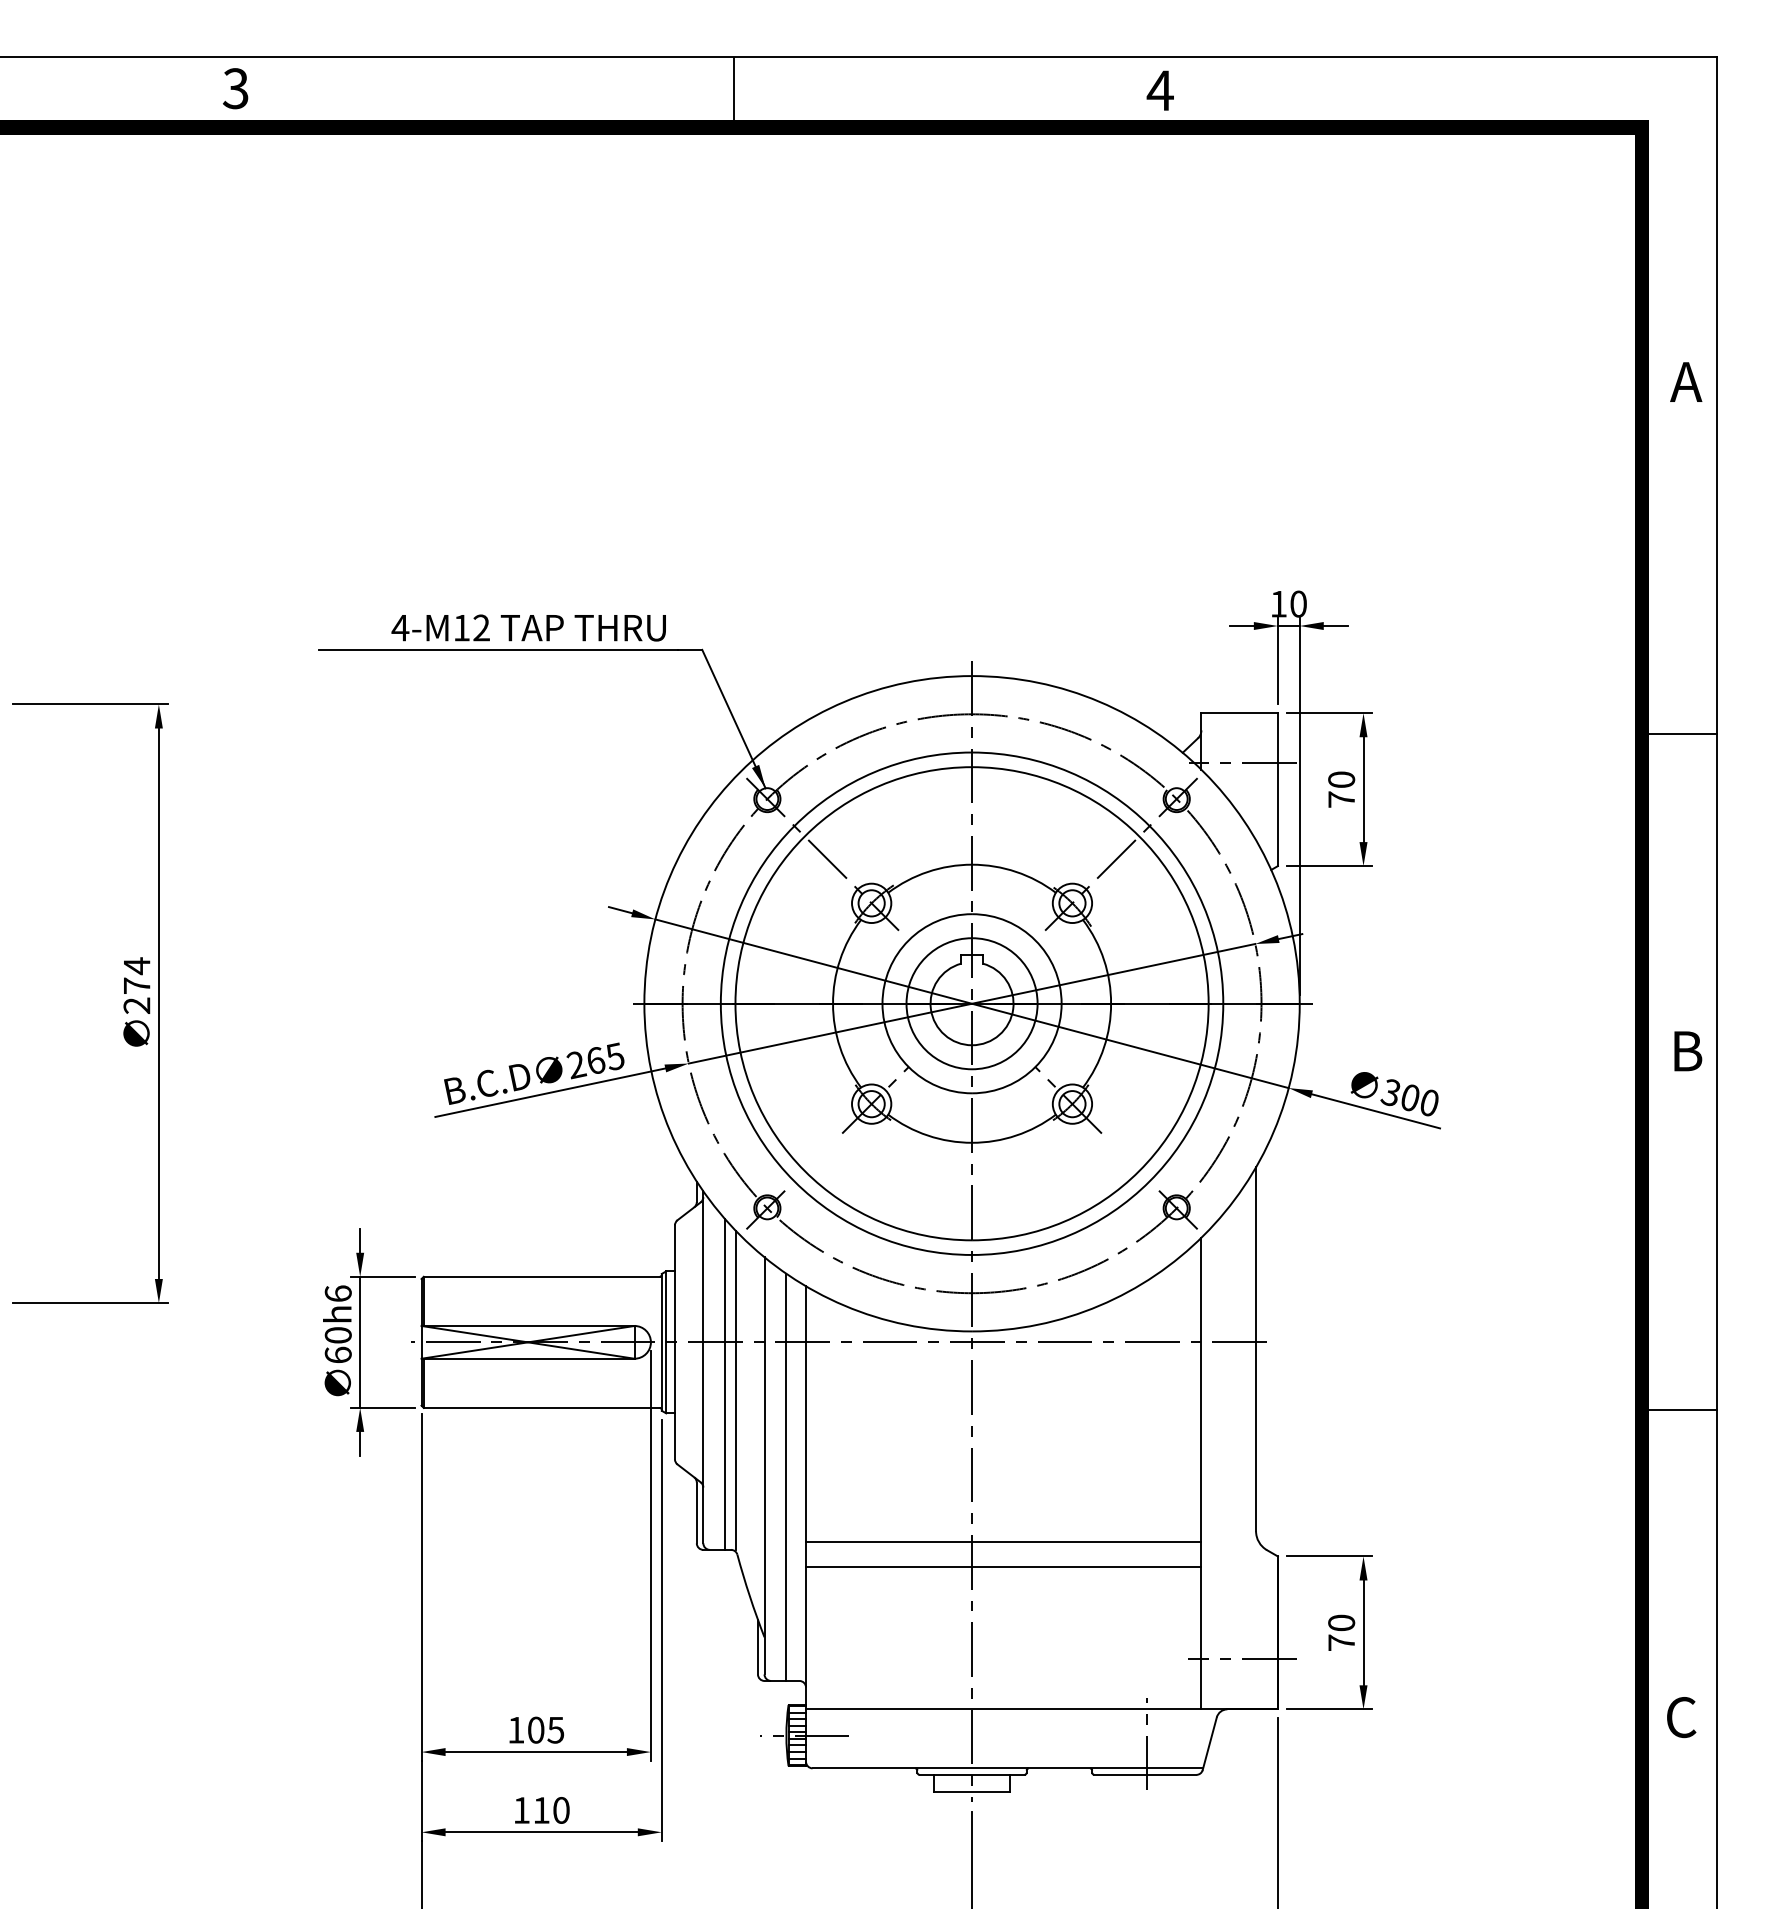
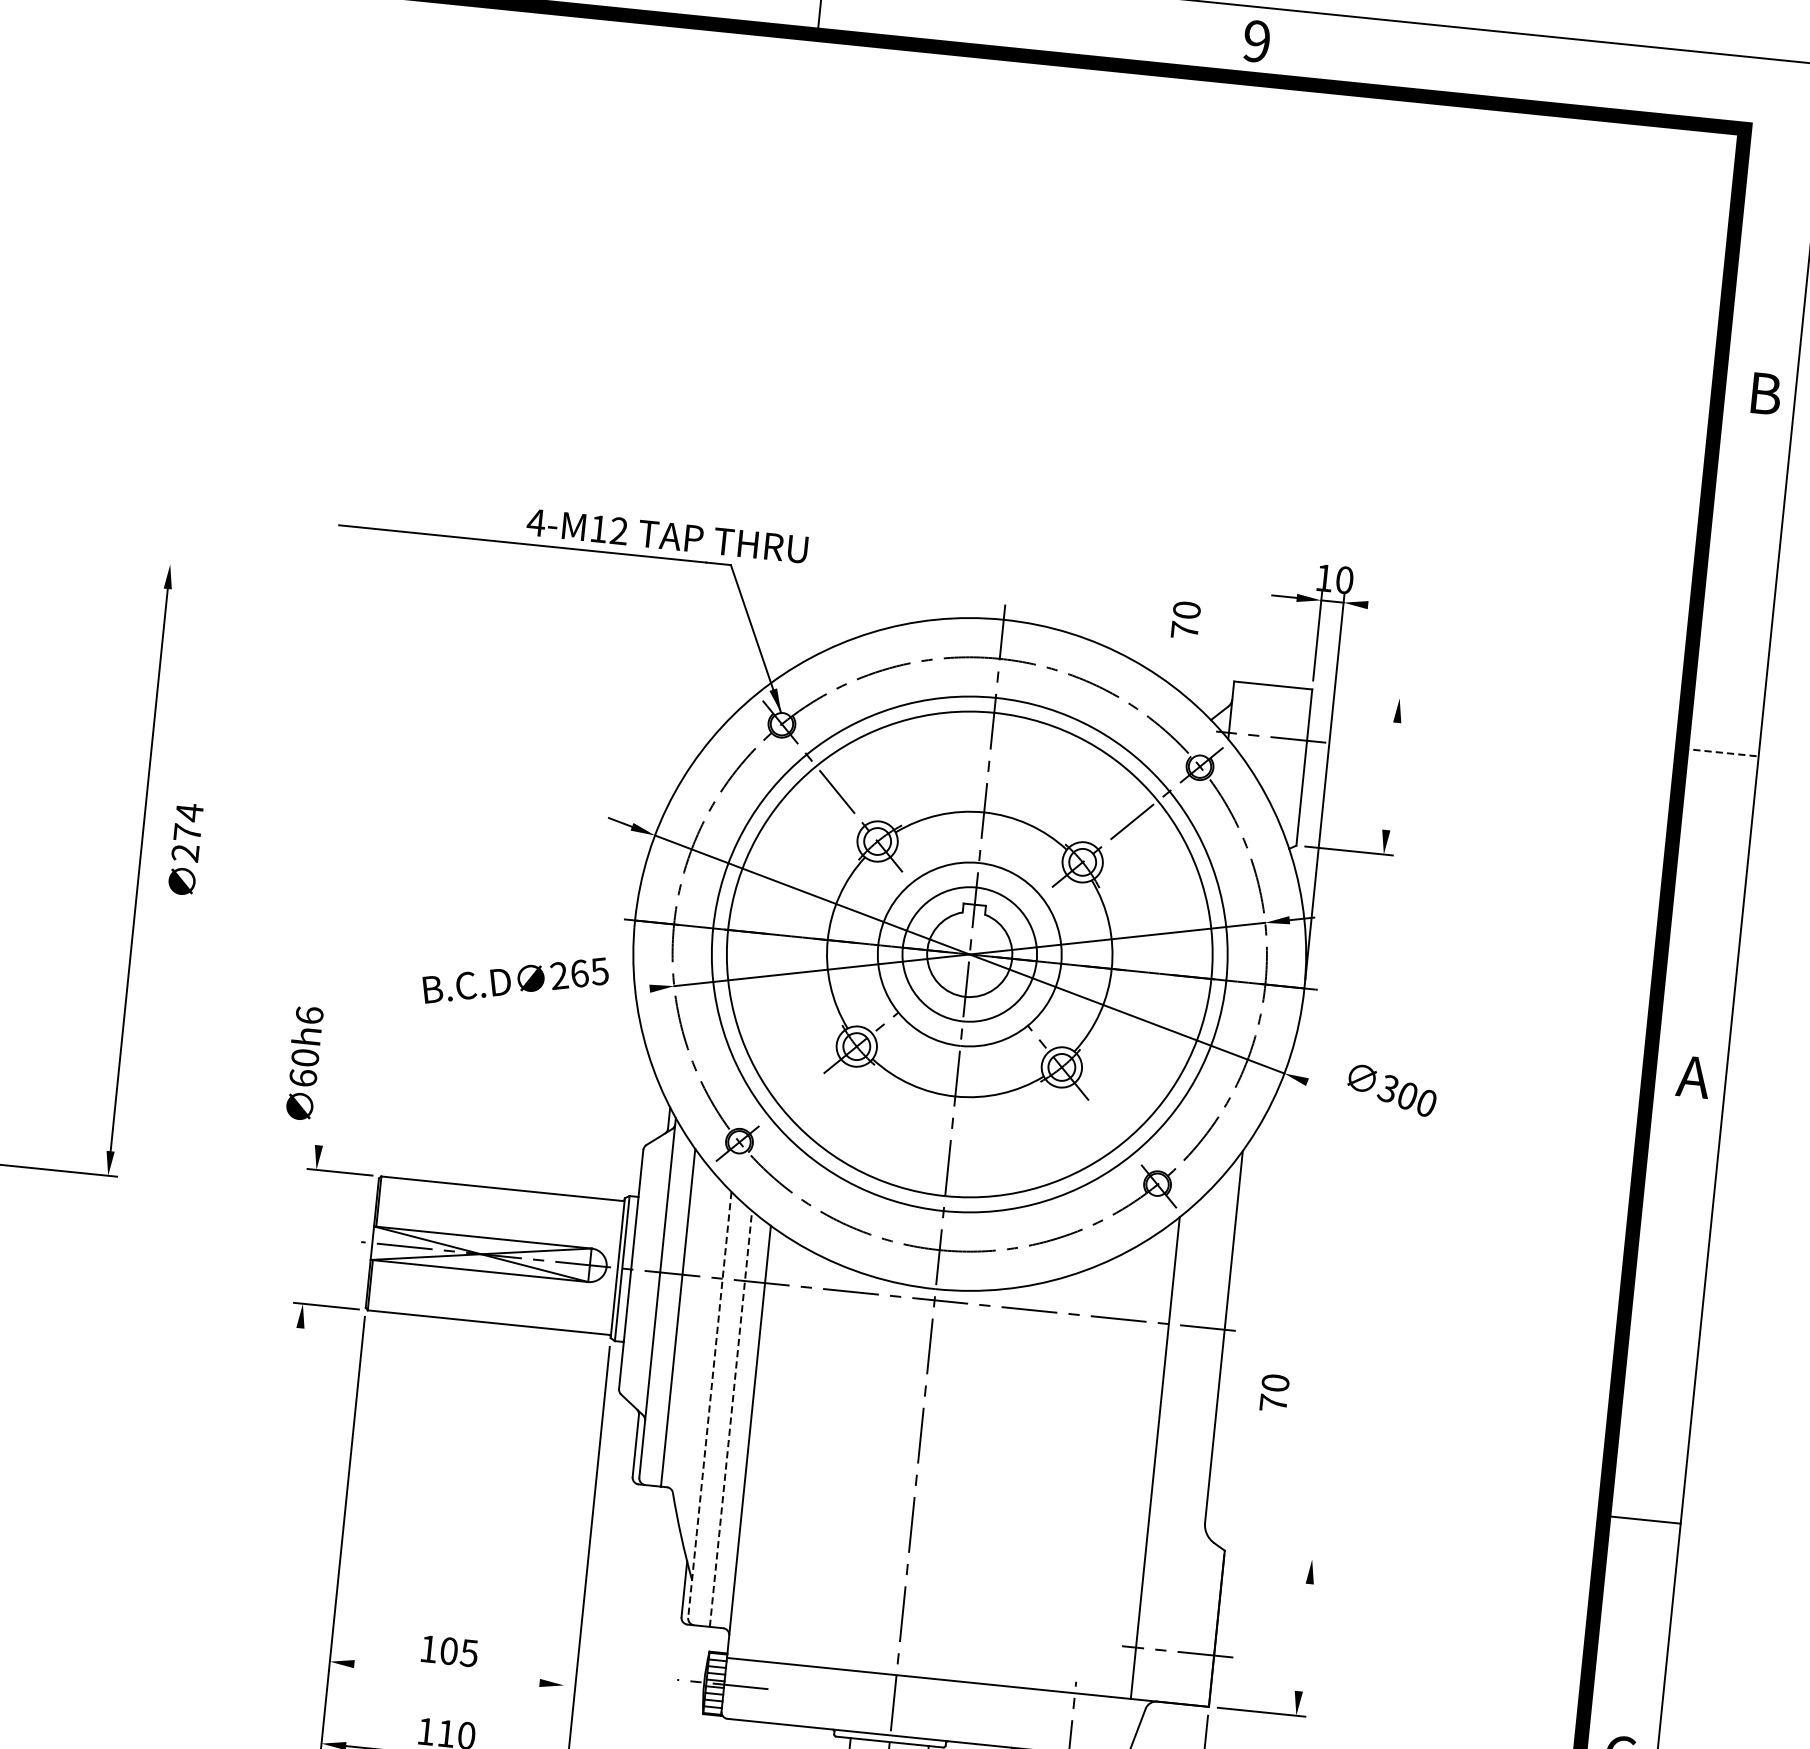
text: (1159, 90) -> (1255, 41), 4 -> 9
text: (1686, 381) -> (1764, 393), A -> B
line: (1335, 626) -> (1380, 606), removed
text: (528, 627) -> (667, 535), moved
line: (89, 704) -> (99, 557), removed
line: (1329, 713) -> (1364, 695), removed
line: (1680, 734) -> (1721, 752), solid -> dashed
text: (1341, 789) -> (1185, 620), moved
line: (1363, 789) -> (1391, 776), removed
text: (136, 1001) -> (185, 848), moved
text: (1685, 1051) -> (1693, 1077), B -> A
line: (550, 1092) -> (529, 1001), removed
line: (1375, 1111) -> (1370, 1106), removed
line: (360, 1240) -> (320, 1132), removed
text: (337, 1340) -> (303, 1063), moved
line: (360, 1341) -> (310, 1235), removed
line: (736, 1390) -> (689, 1325), removed
line: (1679, 1410) -> (1642, 1519), moved
line: (360, 1443) -> (299, 1340), removed
line: (764, 1465) -> (709, 1404), solid -> dashed
line: (786, 1477) -> (731, 1419), solid -> dashed
line: (1003, 1541) -> (946, 1506), removed
line: (650, 1555) -> (584, 1484), removed
line: (1329, 1556) -> (1277, 1556), removed
line: (1003, 1566) -> (943, 1532), removed
text: (1341, 1632) -> (1274, 1392), moved
line: (1363, 1632) -> (1304, 1637), removed
line: (535, 1752) -> (446, 1673), removed

